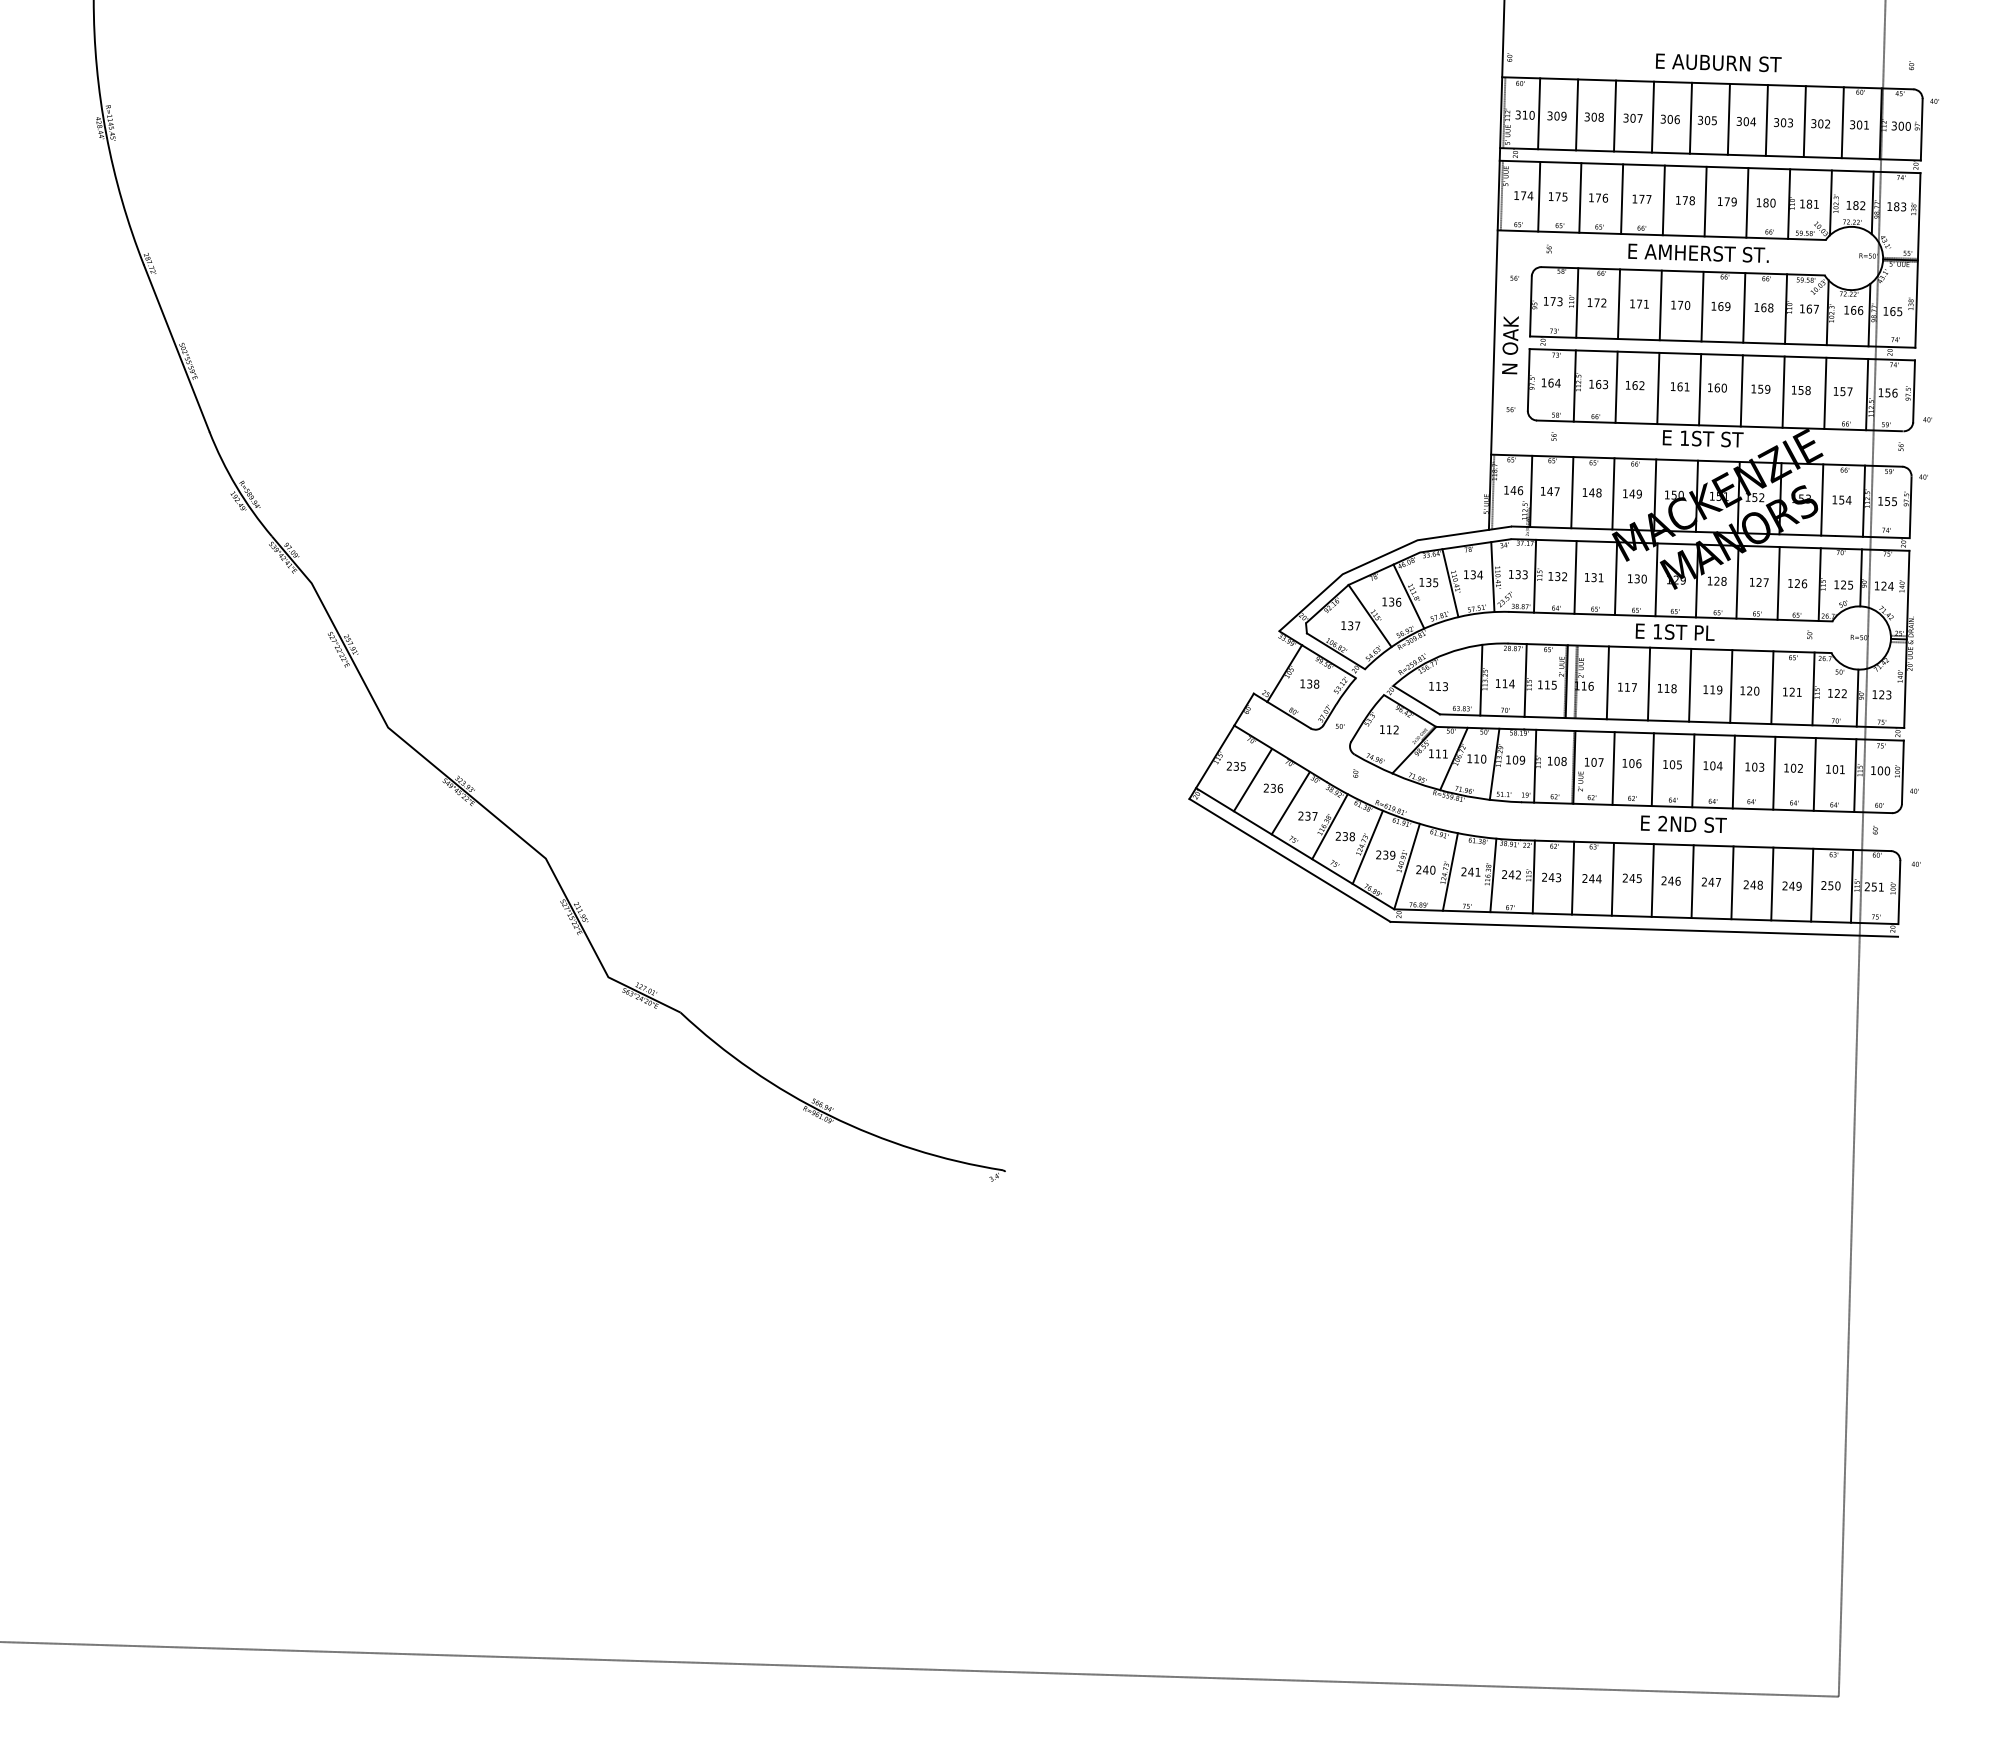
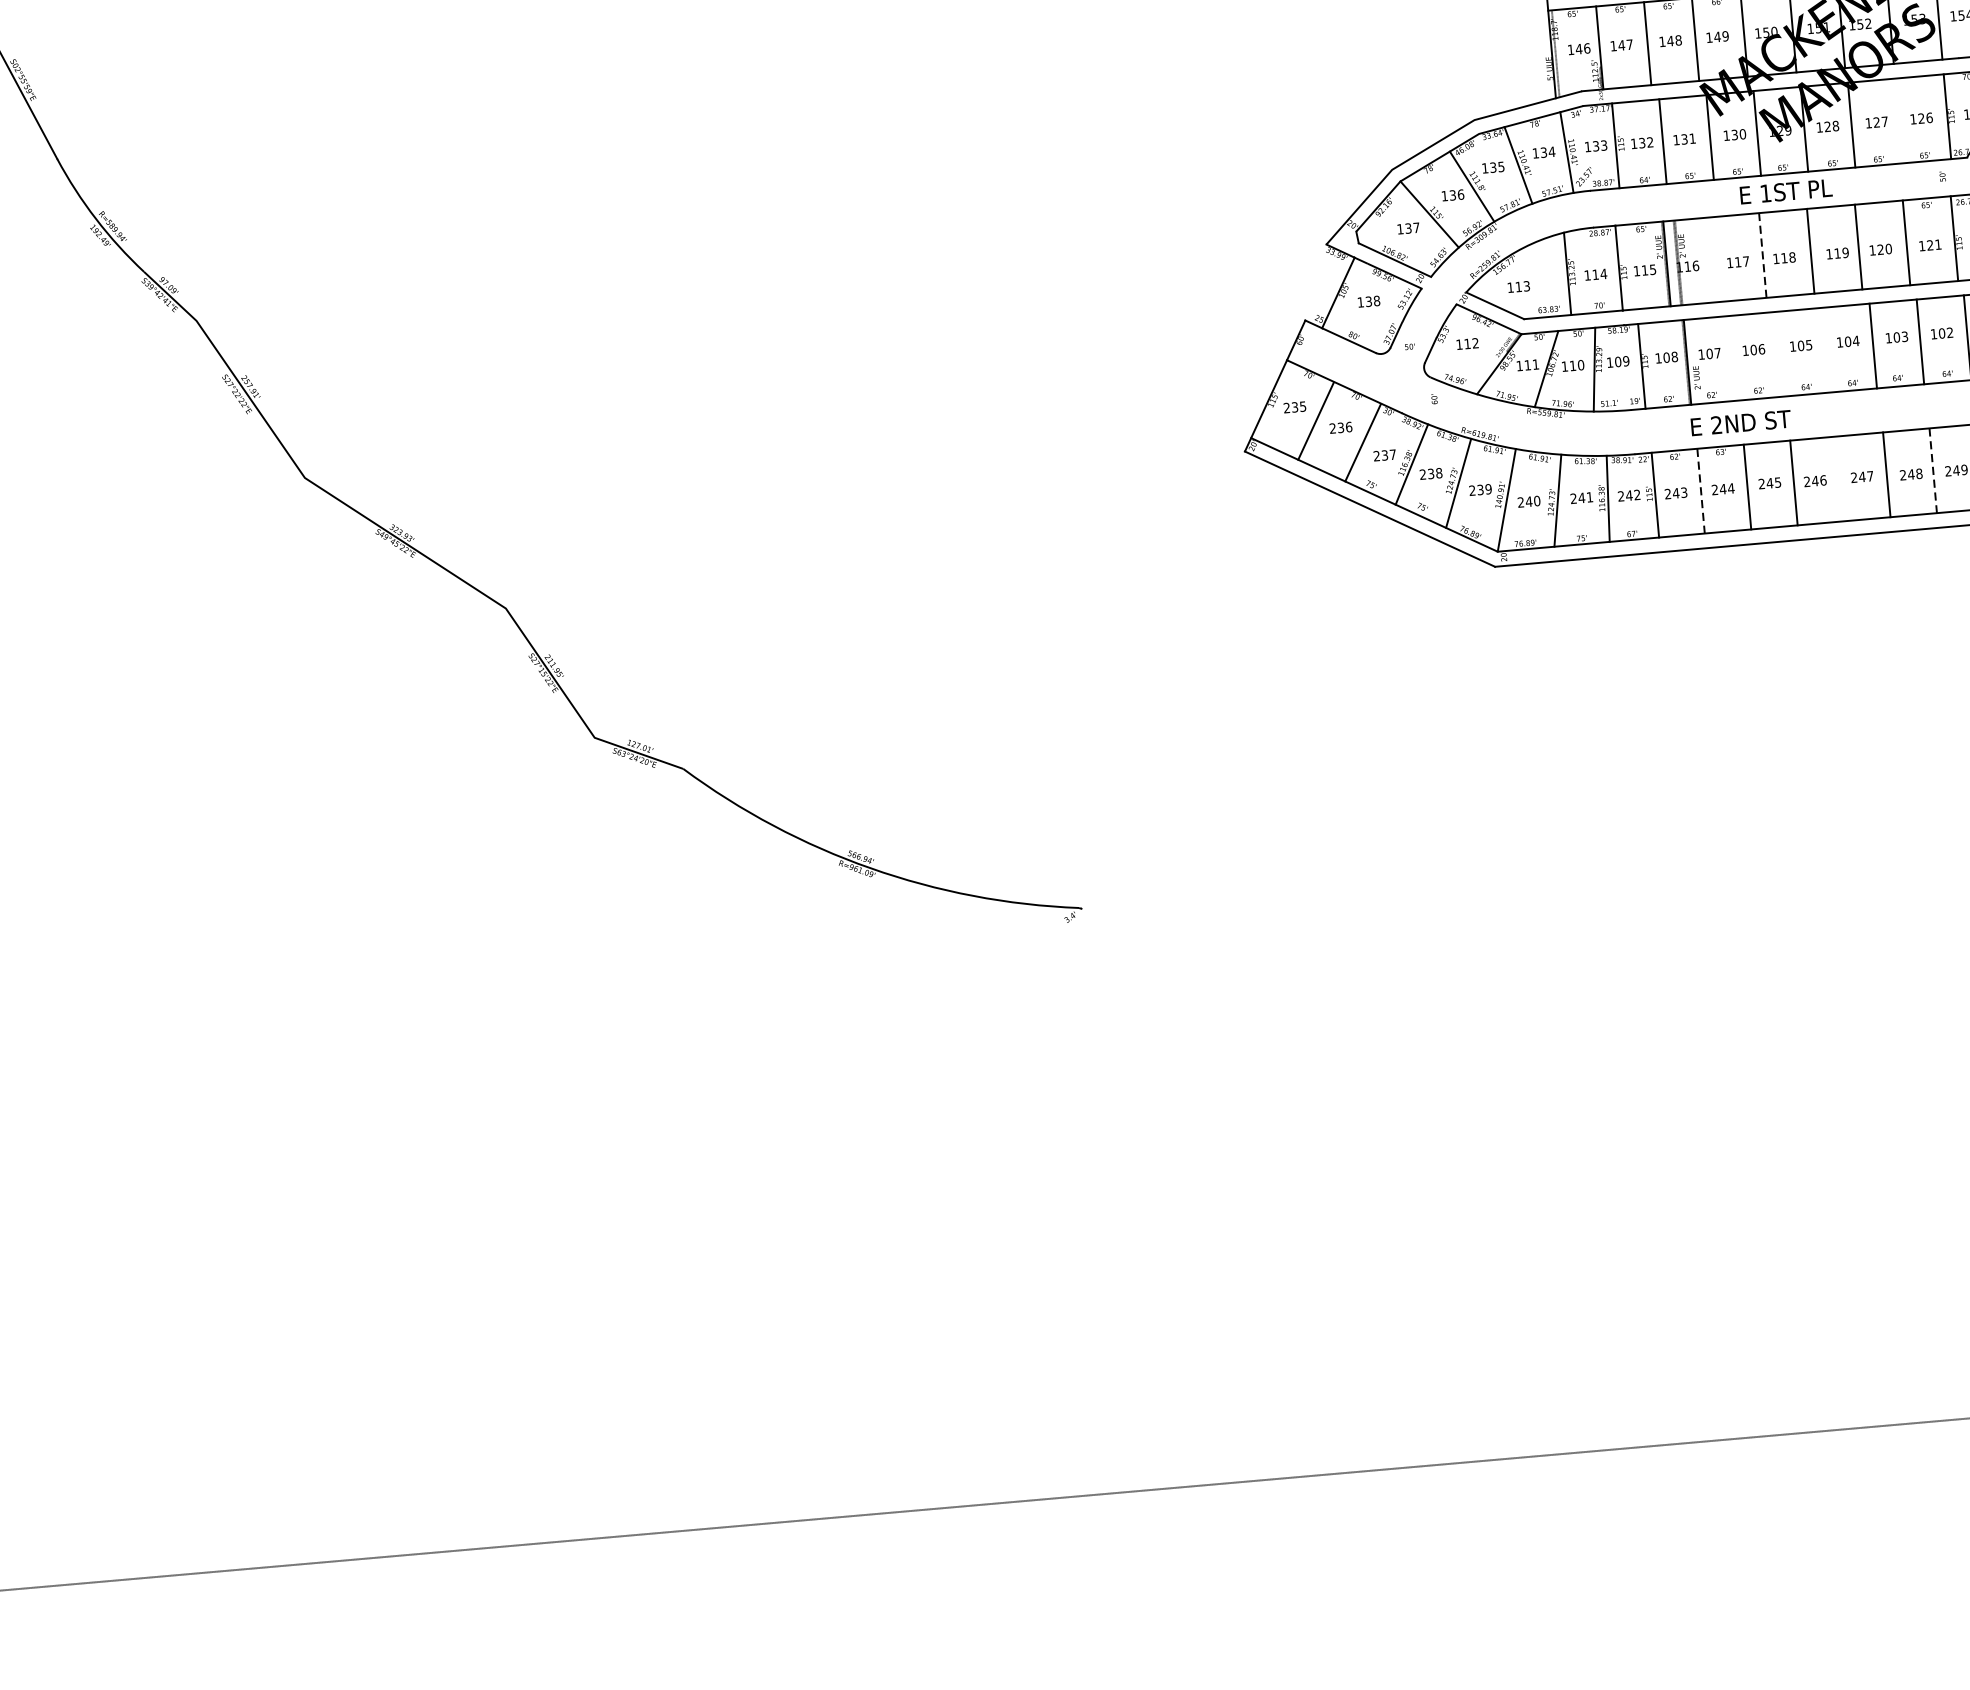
line: (1778, 583) -> (1899, 121), removed
line: (1607, 682) -> (1714, 259), removed
line: (1649, 683) -> (1763, 254), solid -> dashed
line: (1613, 768) -> (1733, 358), removed
line: (1652, 769) -> (1778, 354), removed
line: (1693, 770) -> (1826, 349), removed
text: (1683, 823) -> (1740, 422), moved
line: (1573, 878) -> (1701, 491), solid -> dashed
line: (1692, 881) -> (1840, 478), removed
line: (1772, 884) -> (1933, 471), solid -> dashed

